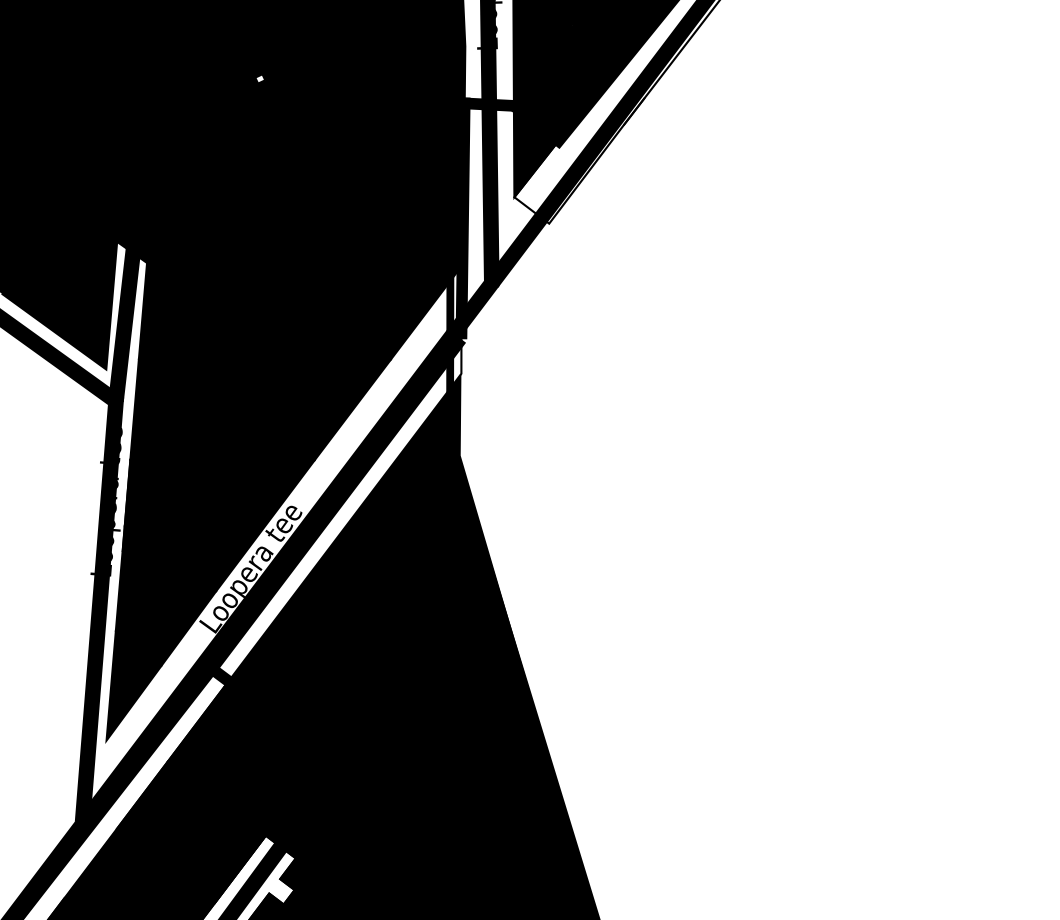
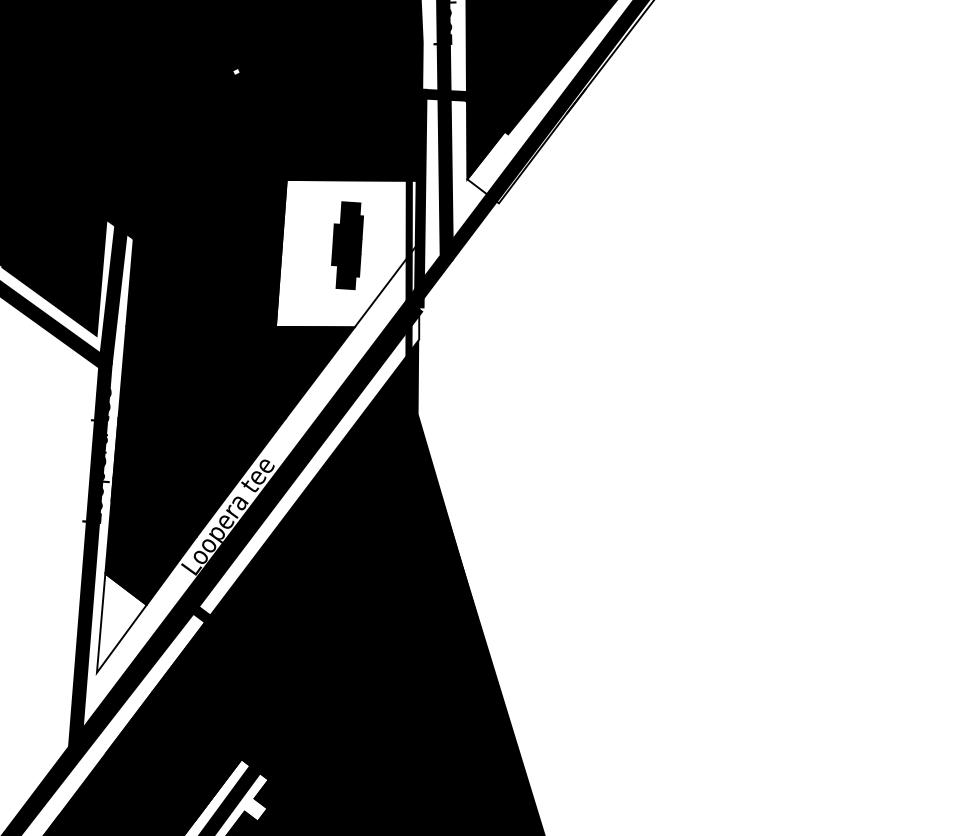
fill: (383, 278) -> (348, 253), removed
fill: (133, 685) -> (121, 622), removed

